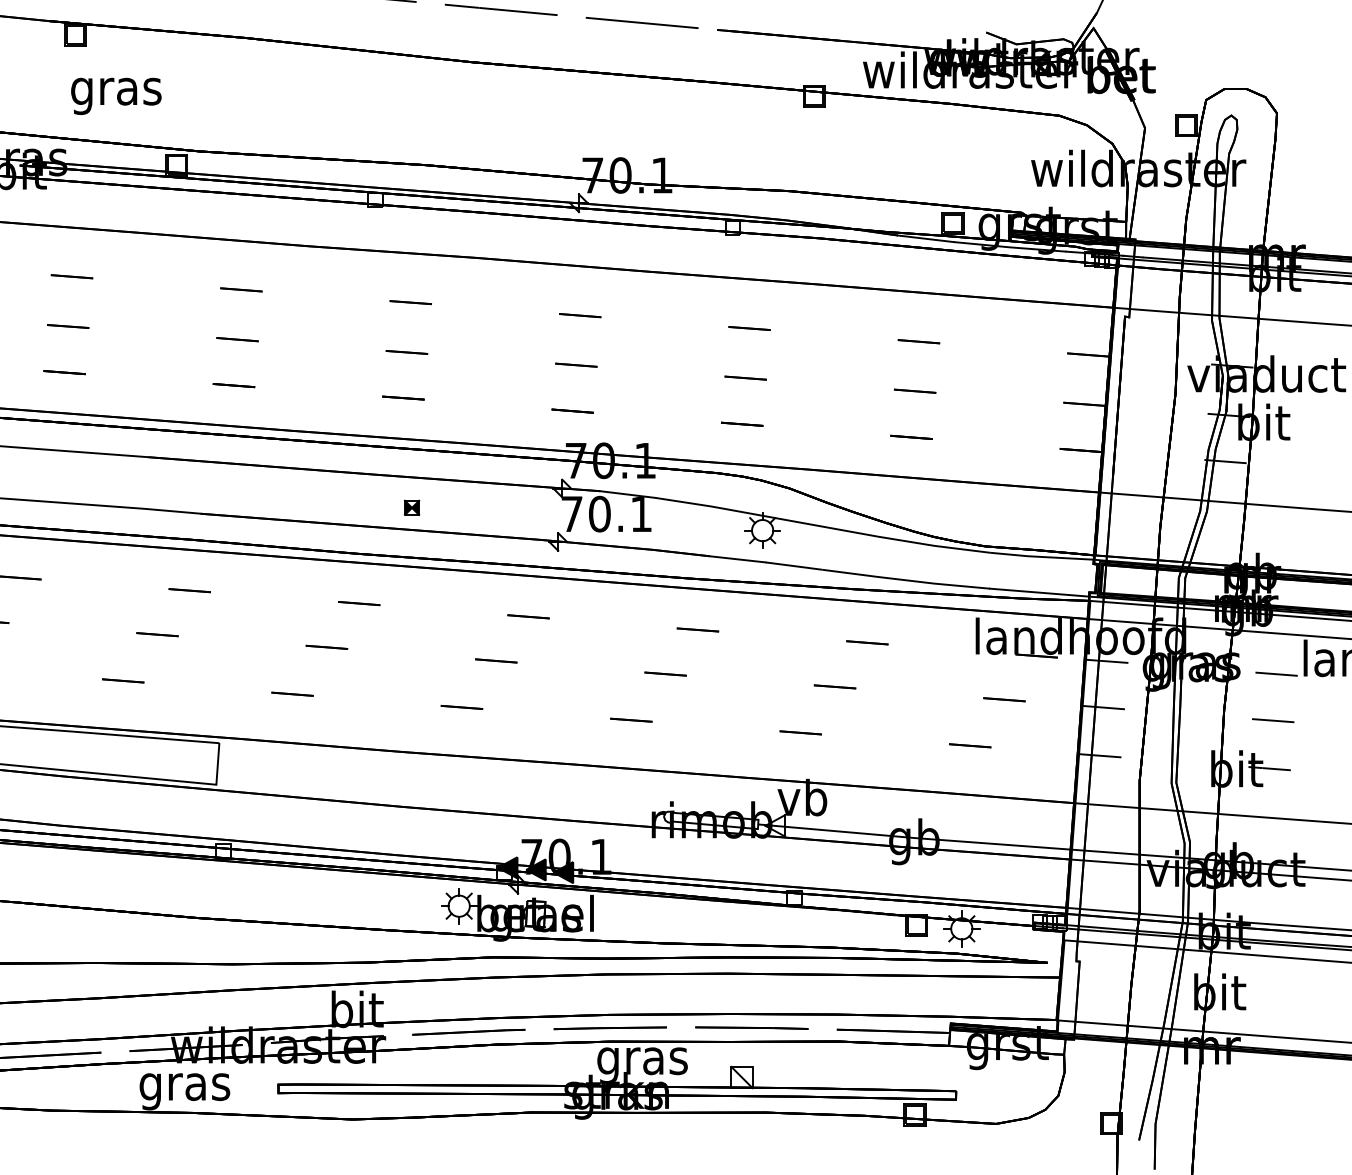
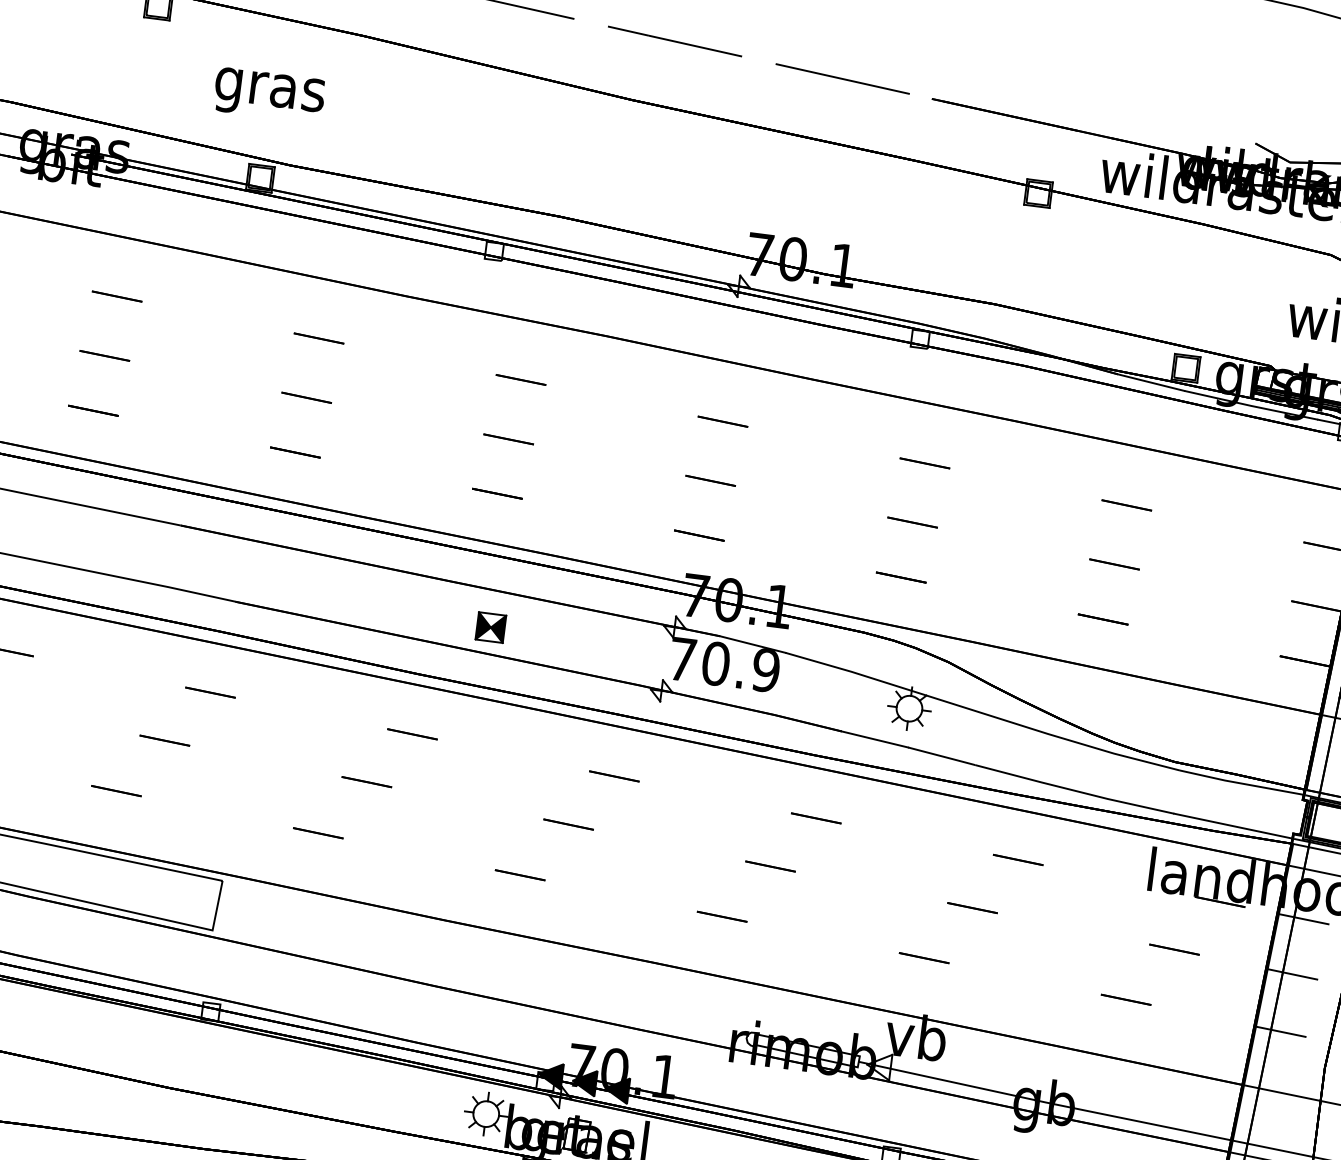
text: (116, 95) -> (269, 94), moved
part: (411, 507) -> (490, 626), size x1.6
text: (641, 514) -> (766, 670), 70.1 -> 70.9

